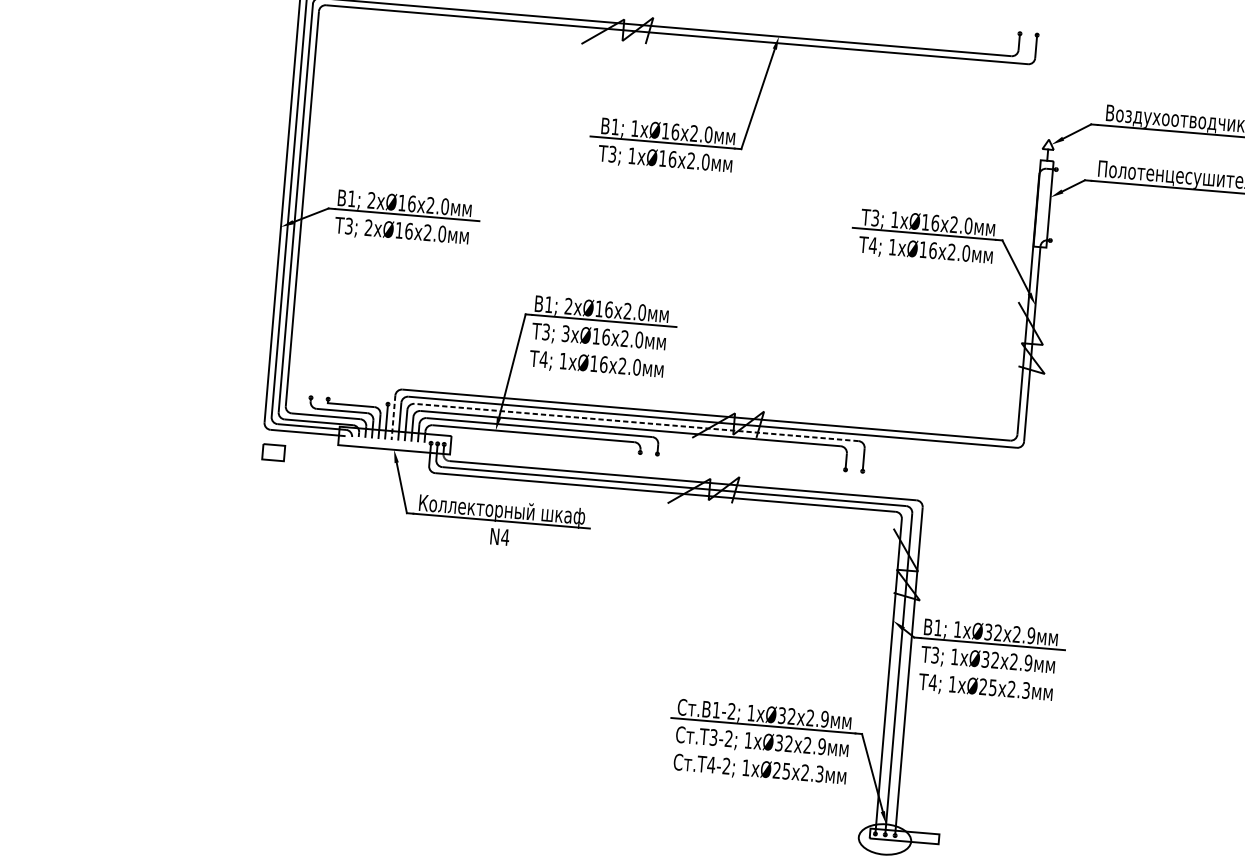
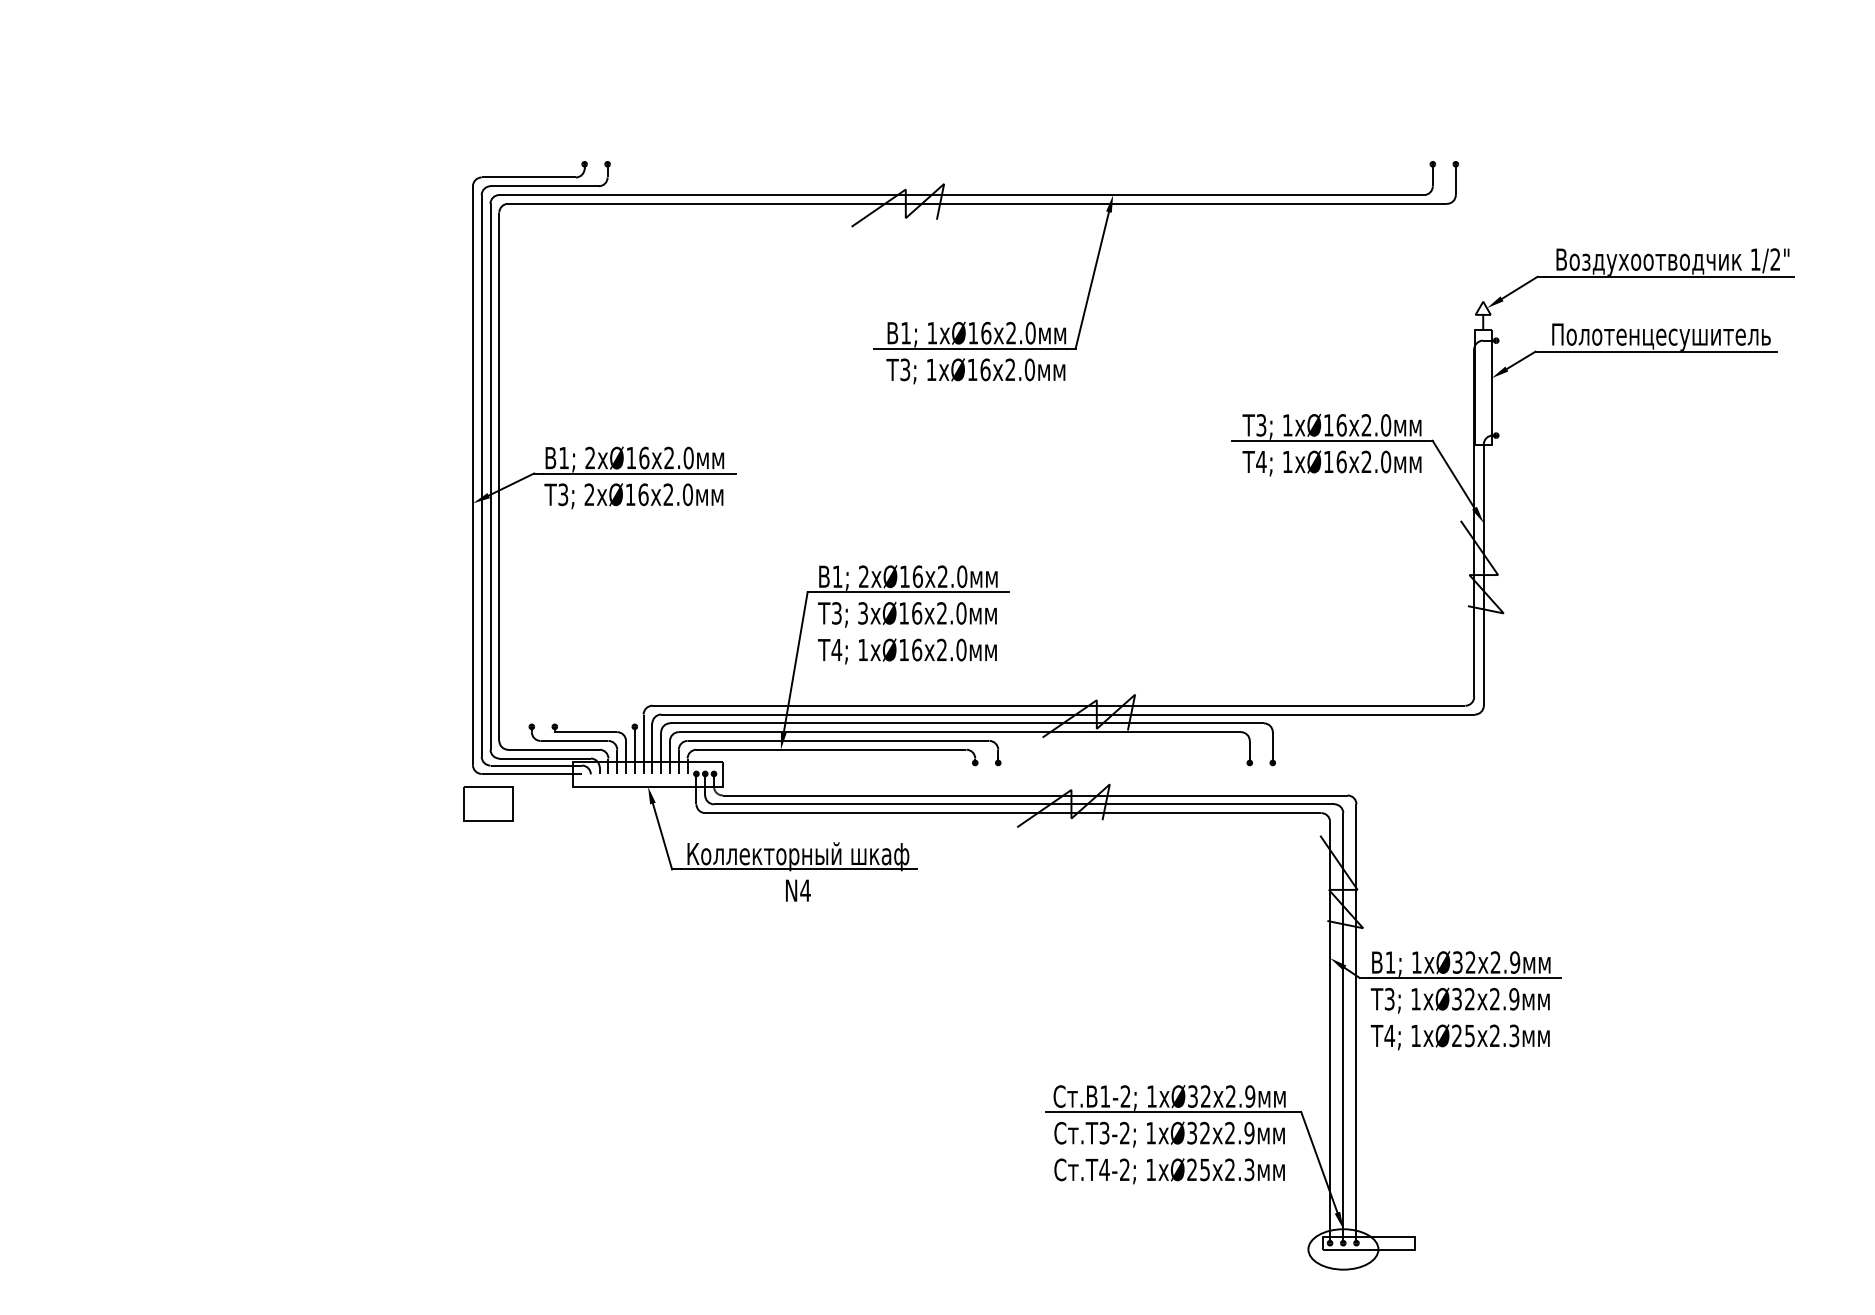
line: (393, 417) -> (643, 744), dashed -> solid
line: (636, 422) -> (967, 723), dashed -> solid
part: (273, 452) -> (488, 803), size x1.67

